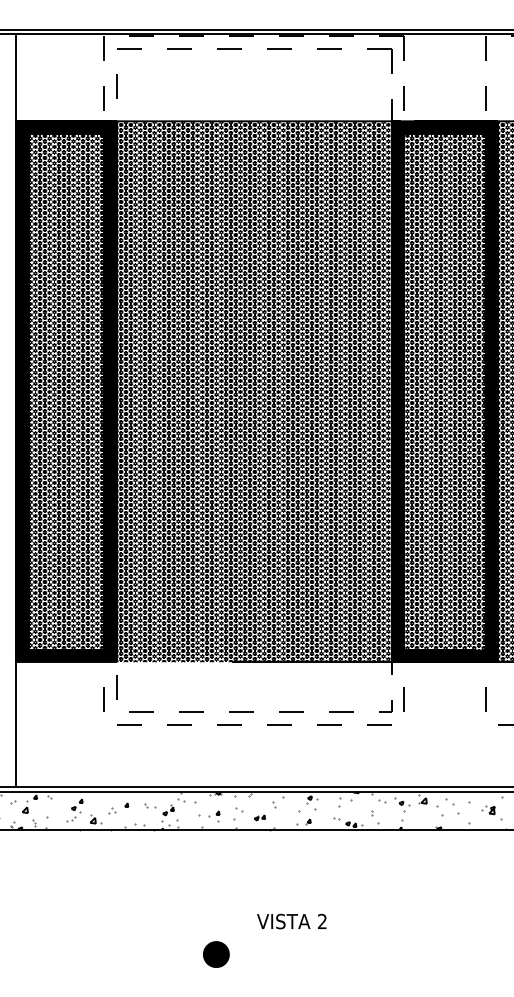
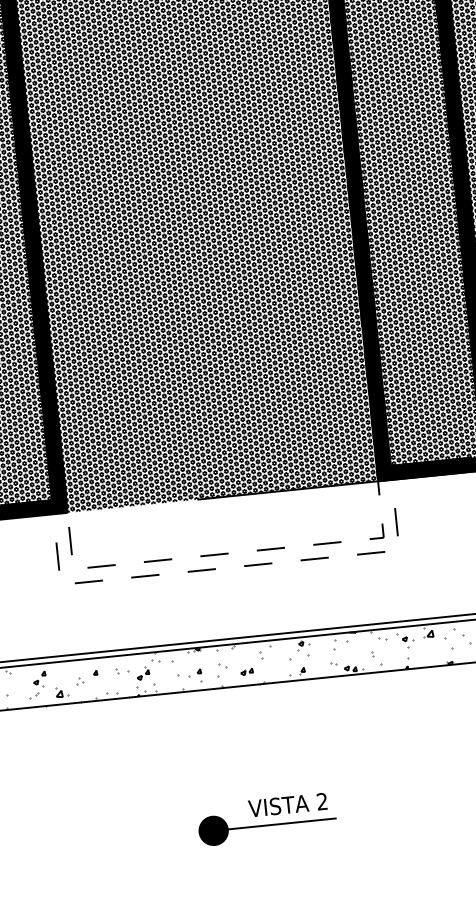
text: (291, 921) -> (287, 805), moved
line: (276, 954) -> (281, 823), added

